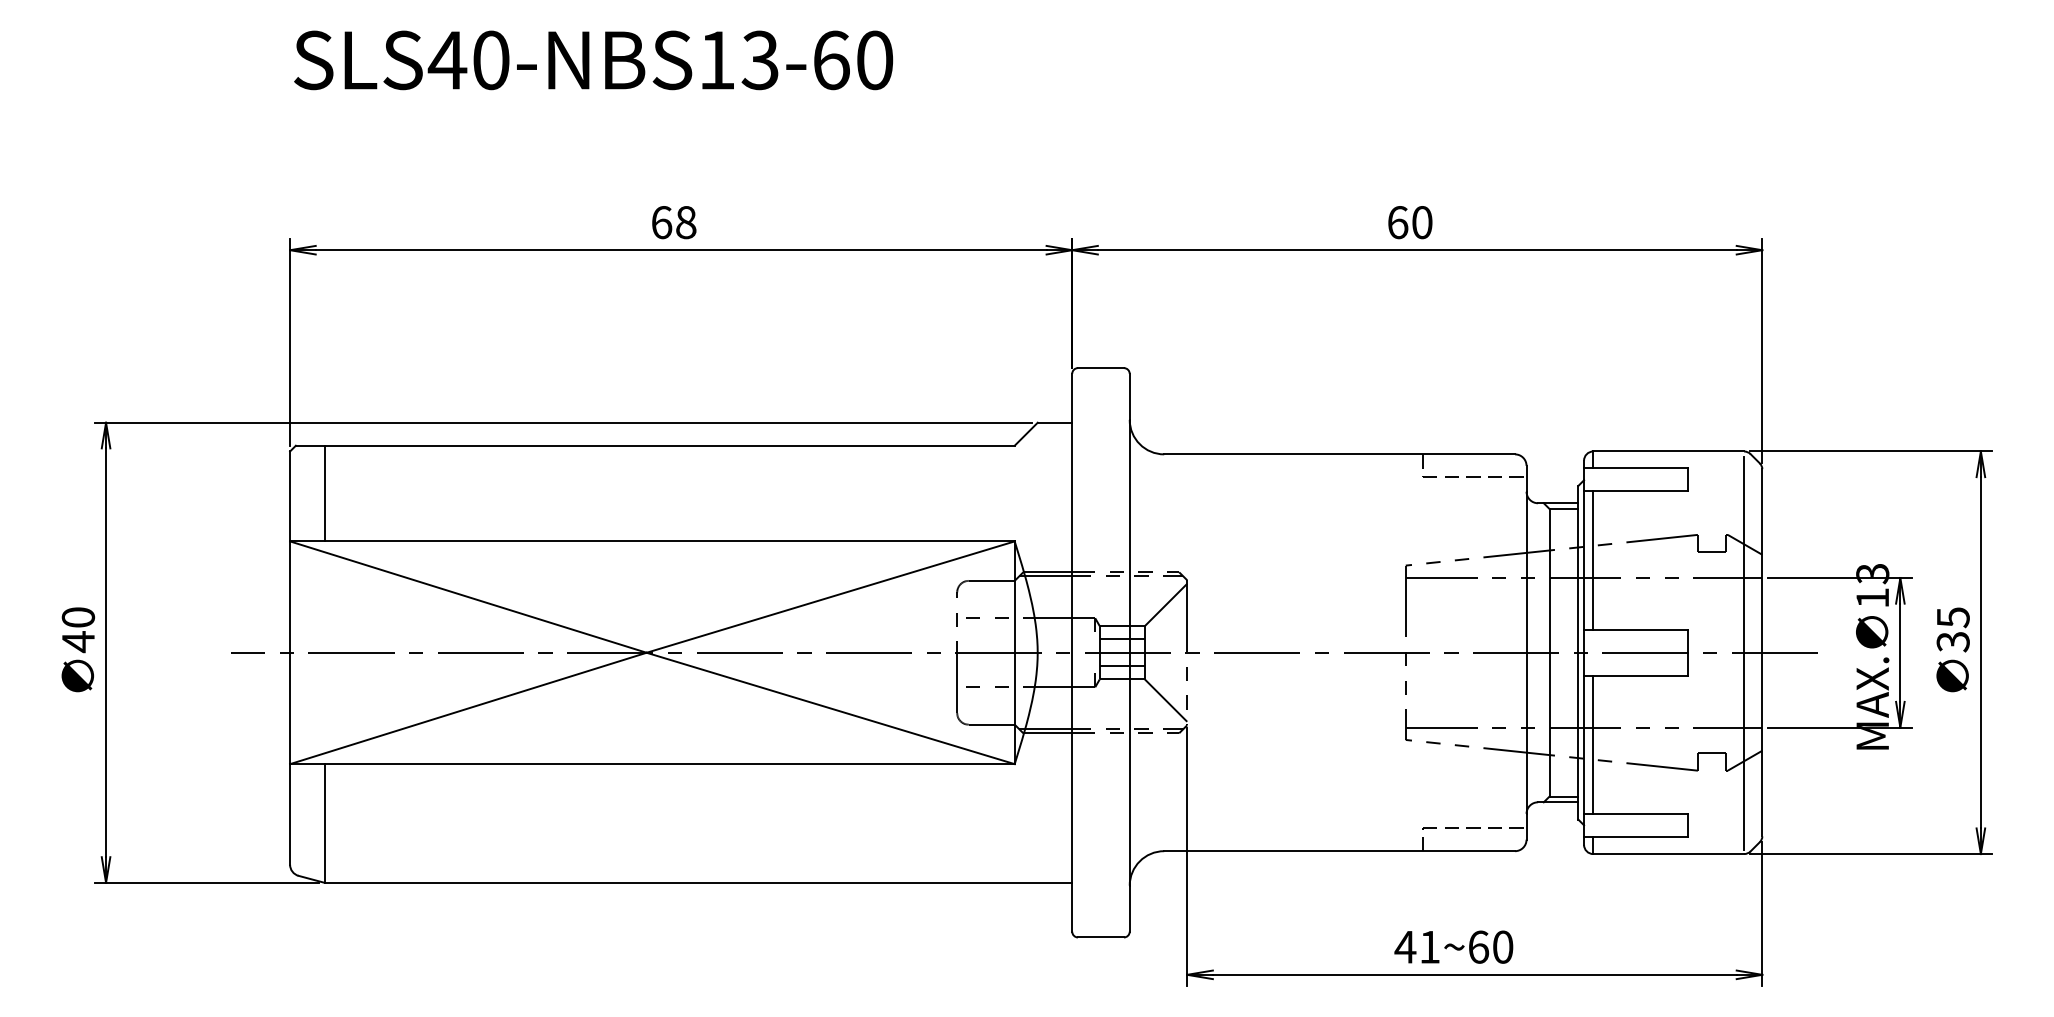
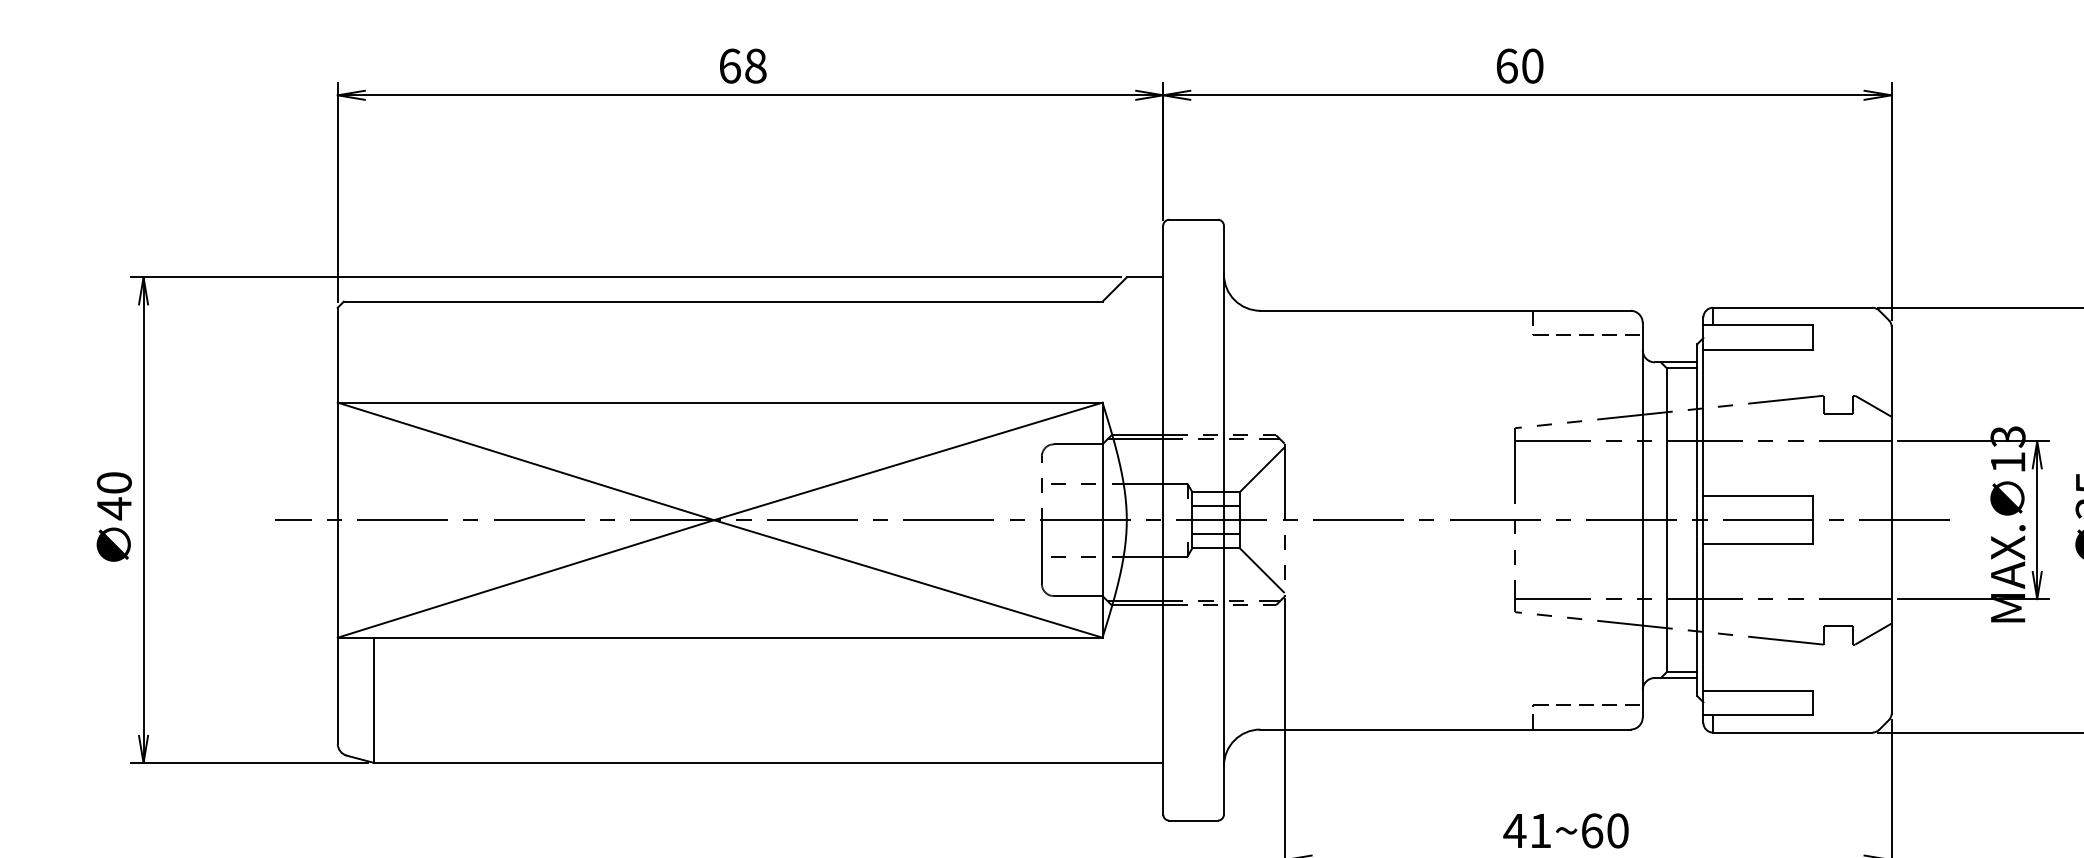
line: (324, 493) -> (374, 352), removed
line: (1593, 560) -> (1713, 422), removed
line: (1744, 653) -> (1872, 520), removed
line: (1593, 744) -> (1713, 616), removed

